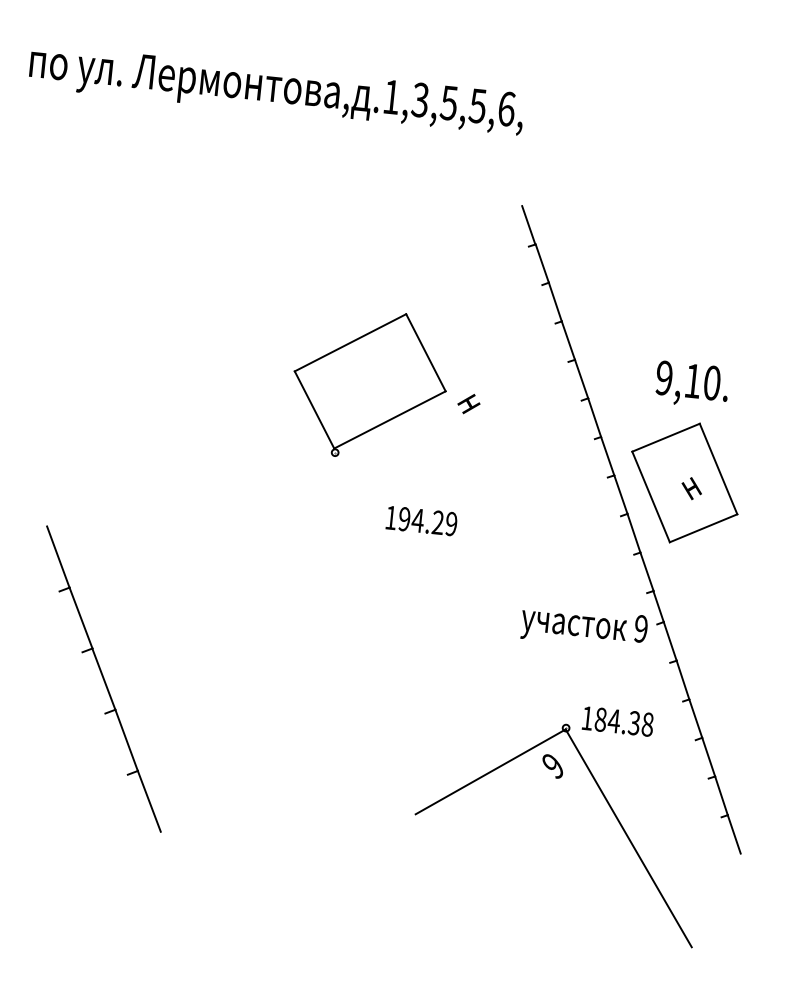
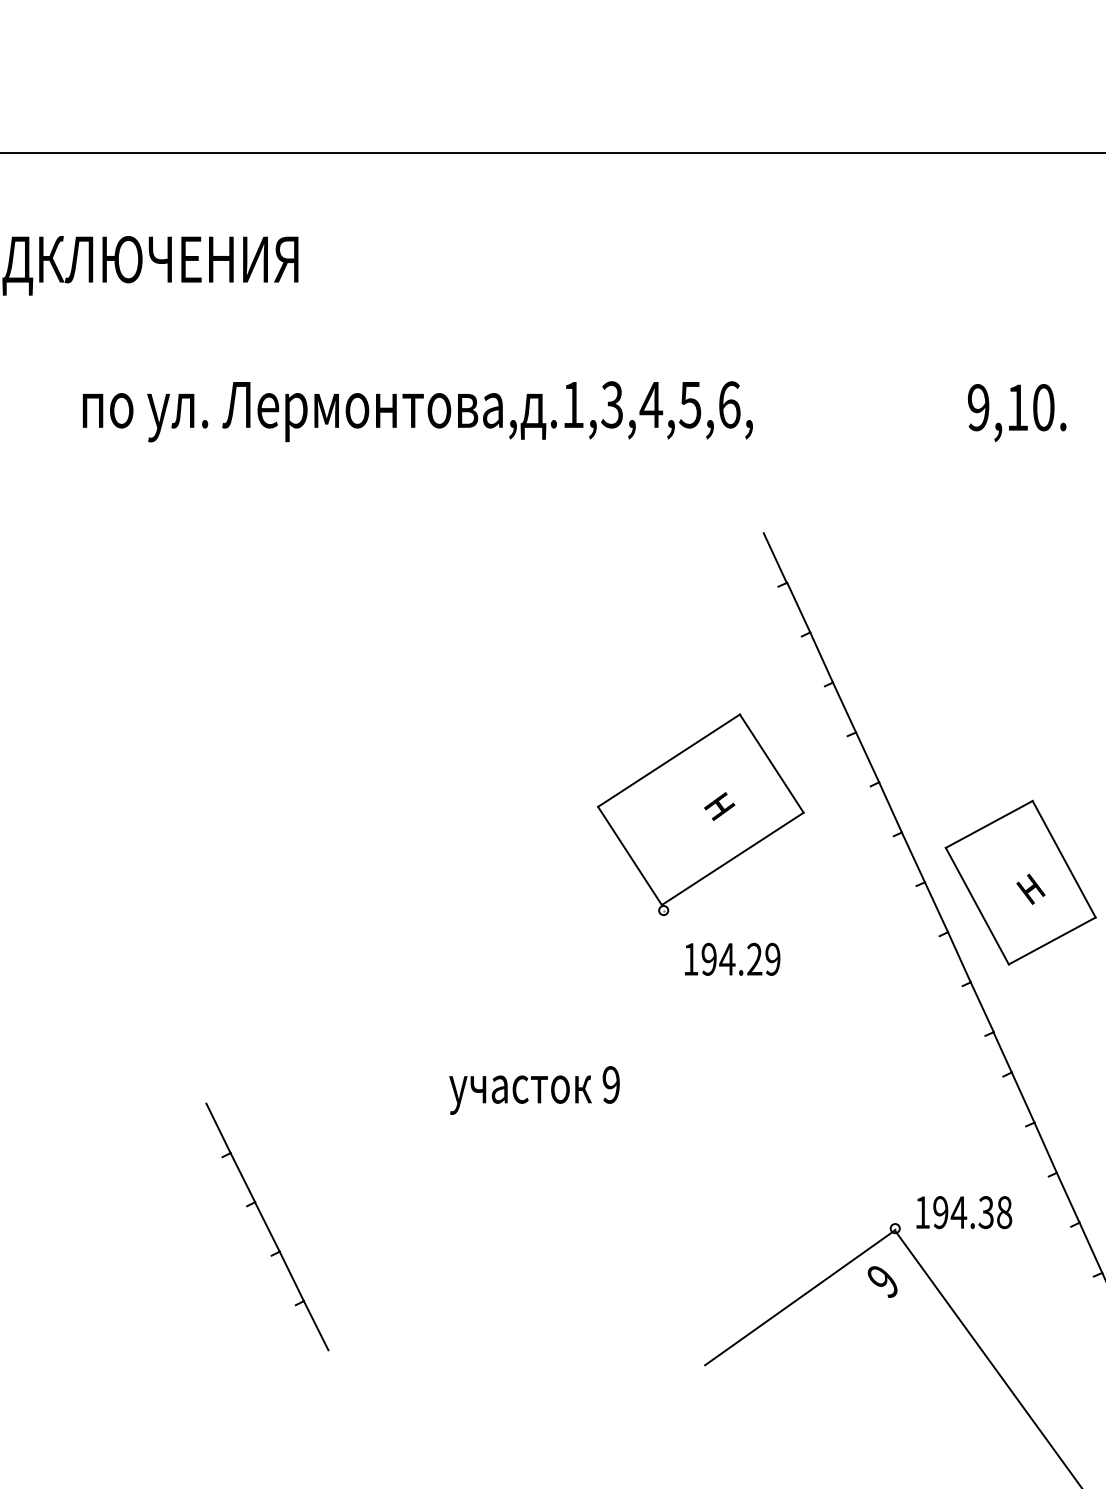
text: (449, 103) -> (651, 405), .1,3,5,5,6, -> .1,3,4,5,6,
part: (369, 384) -> (700, 814), moved
text: (692, 385) -> (1017, 413), moved
text: (421, 520) -> (732, 958), moved
text: (584, 627) -> (534, 1090), moved
part: (104, 678) -> (267, 1226), size x0.62
text: (600, 719) -> (940, 1212), 184.38 -> 194.38

